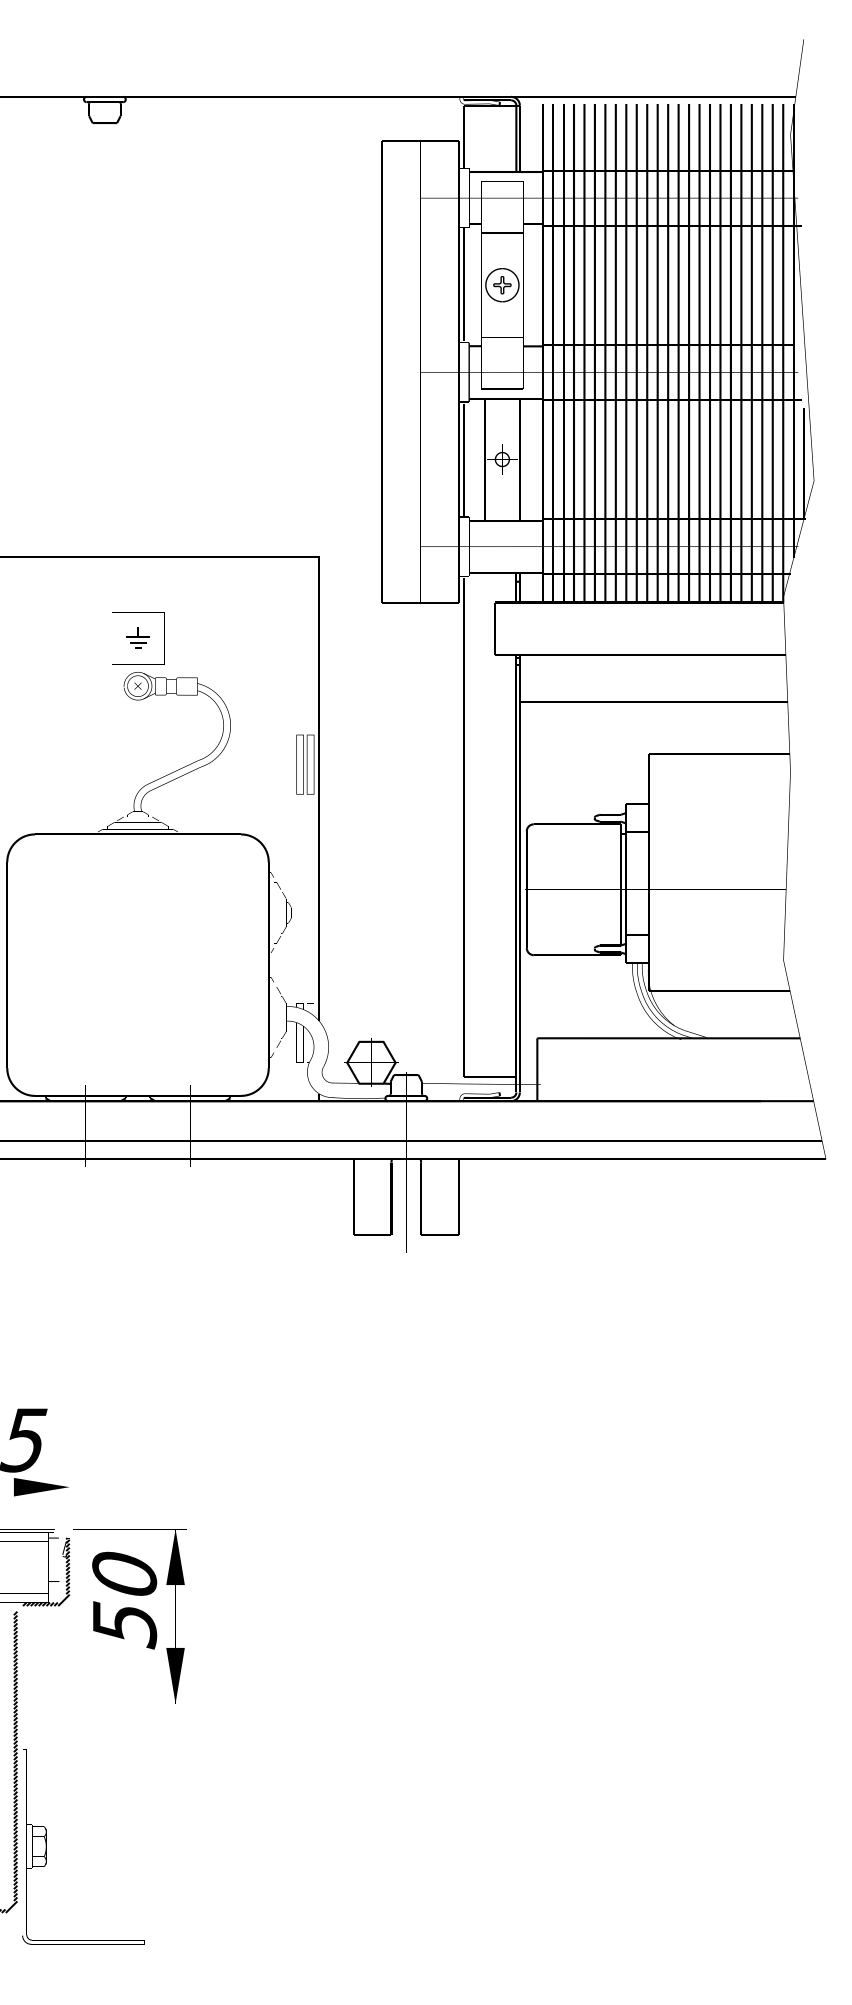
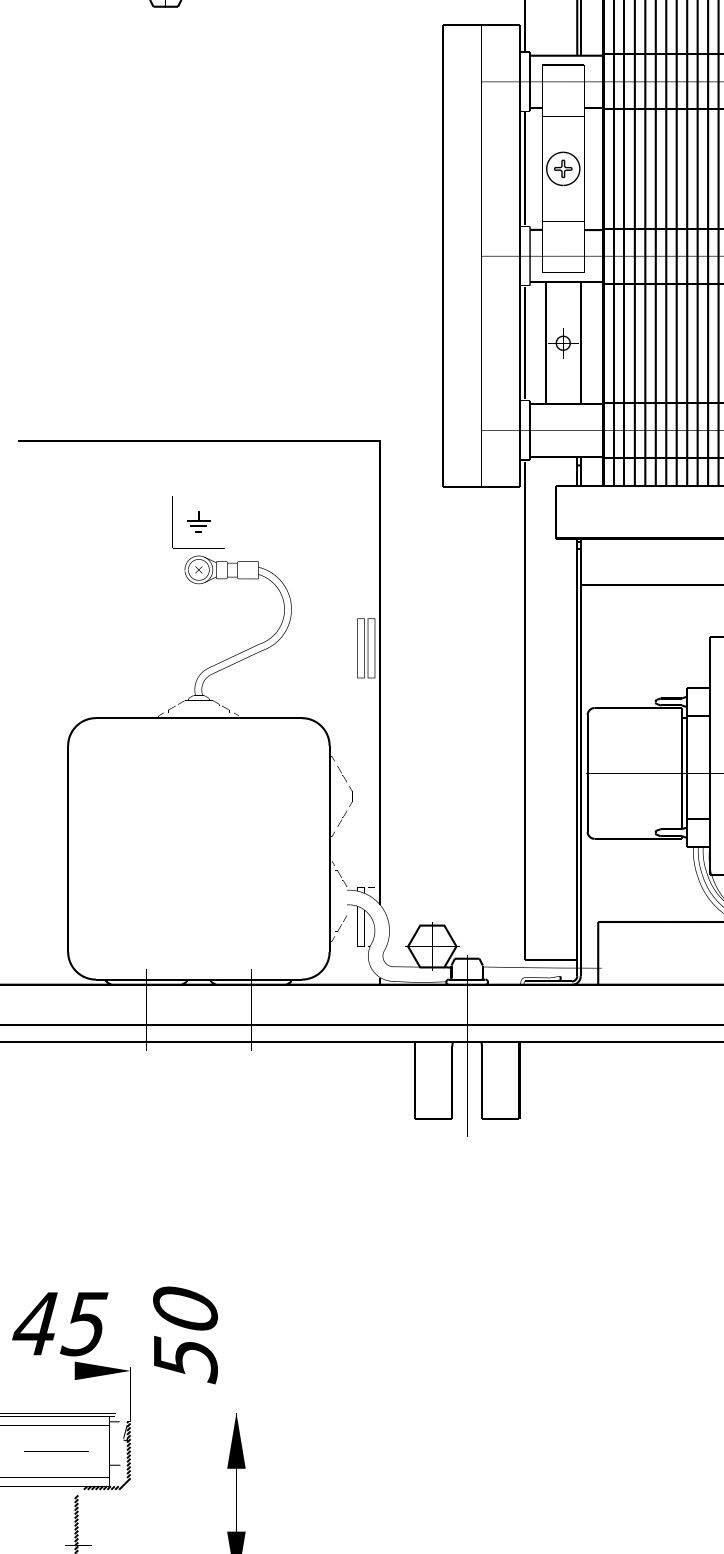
text: (124, 1600) -> (185, 1335), moved

